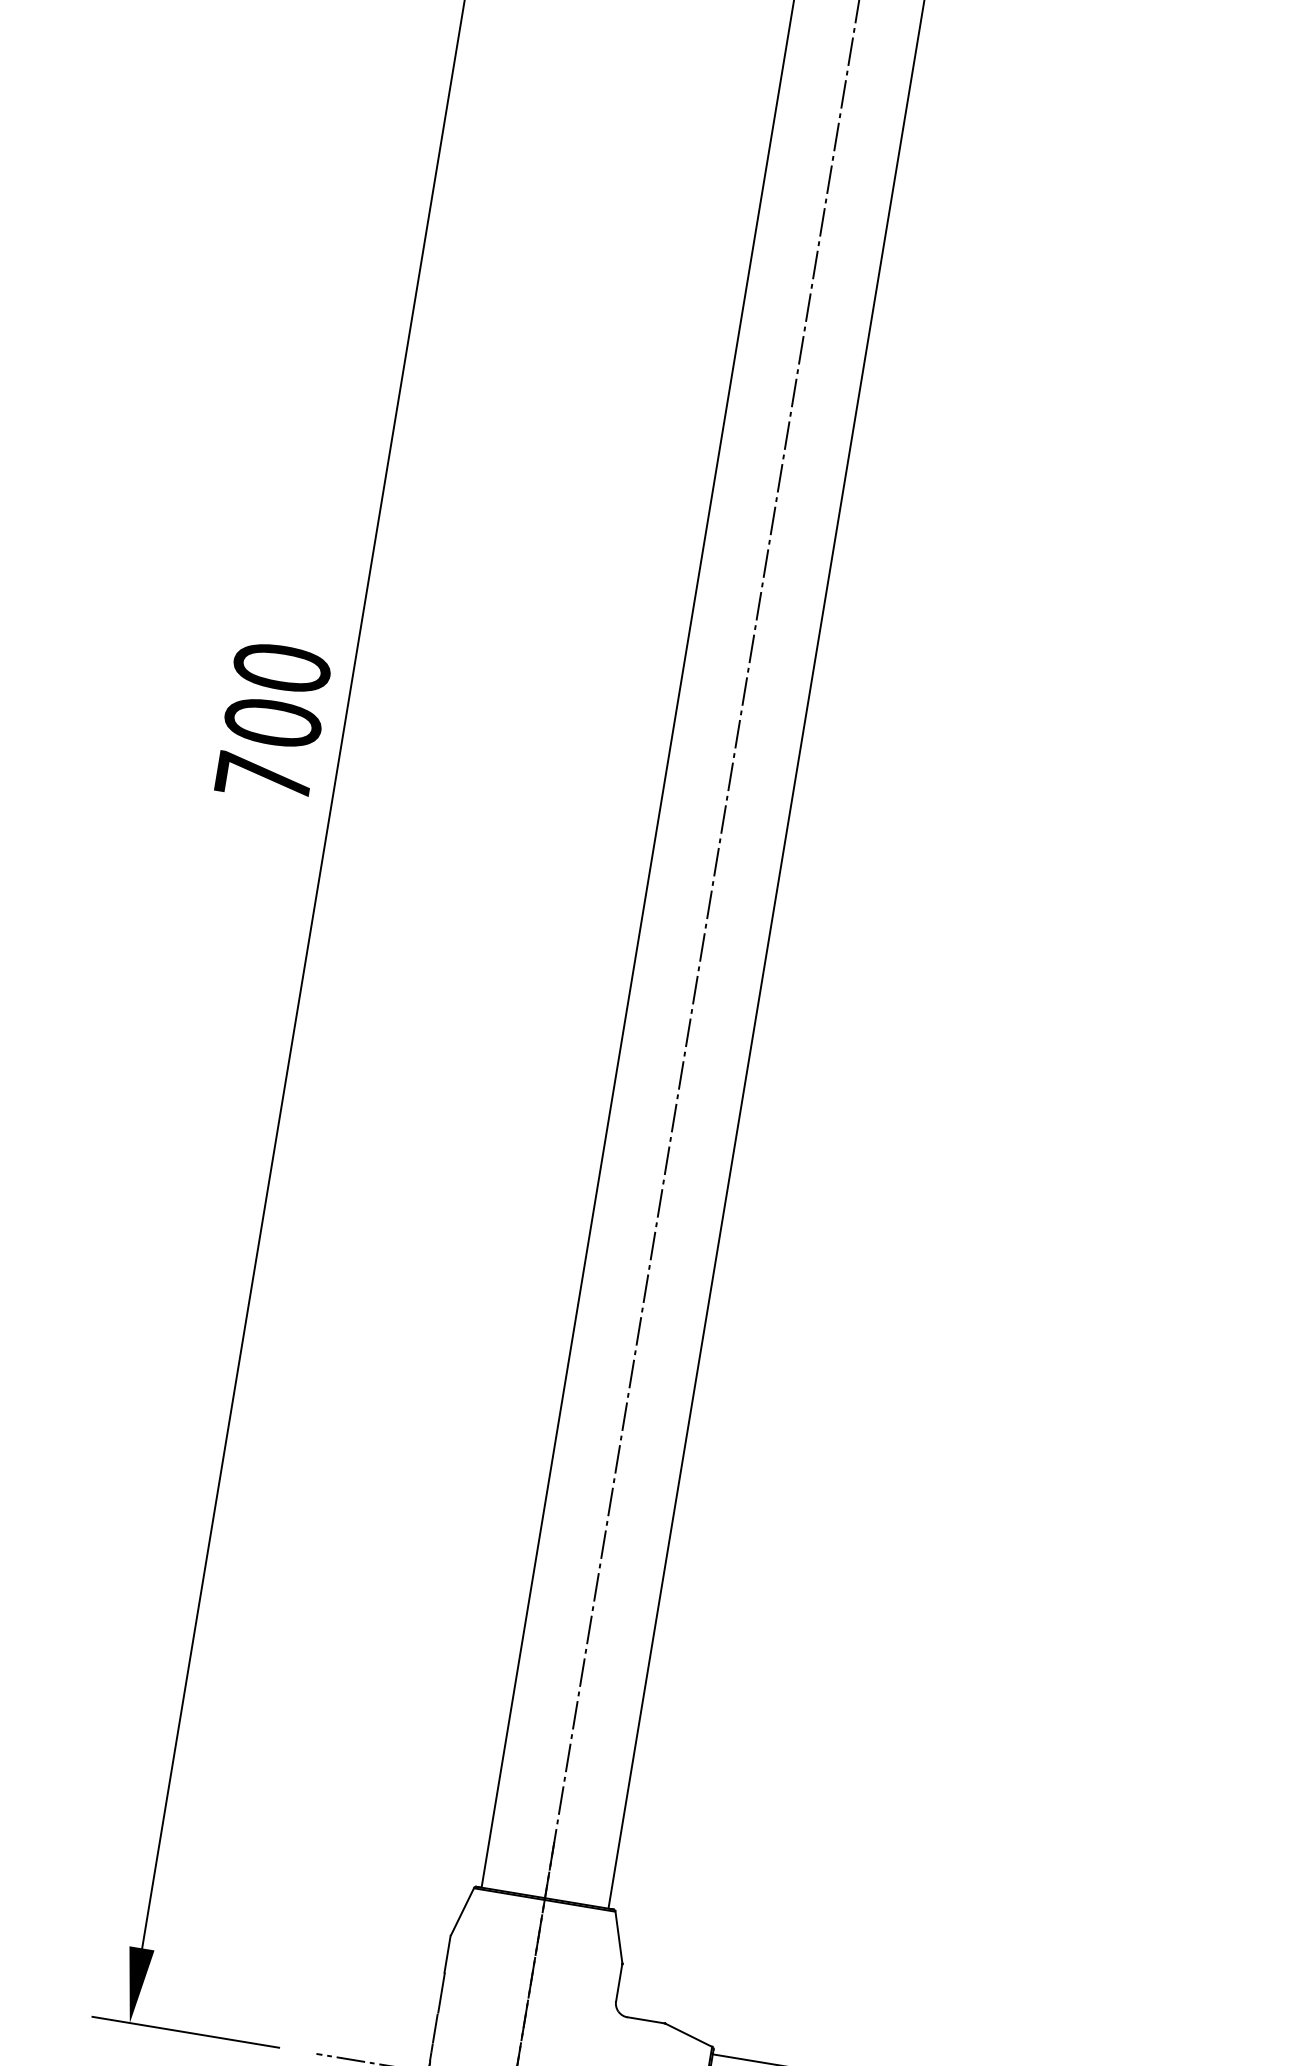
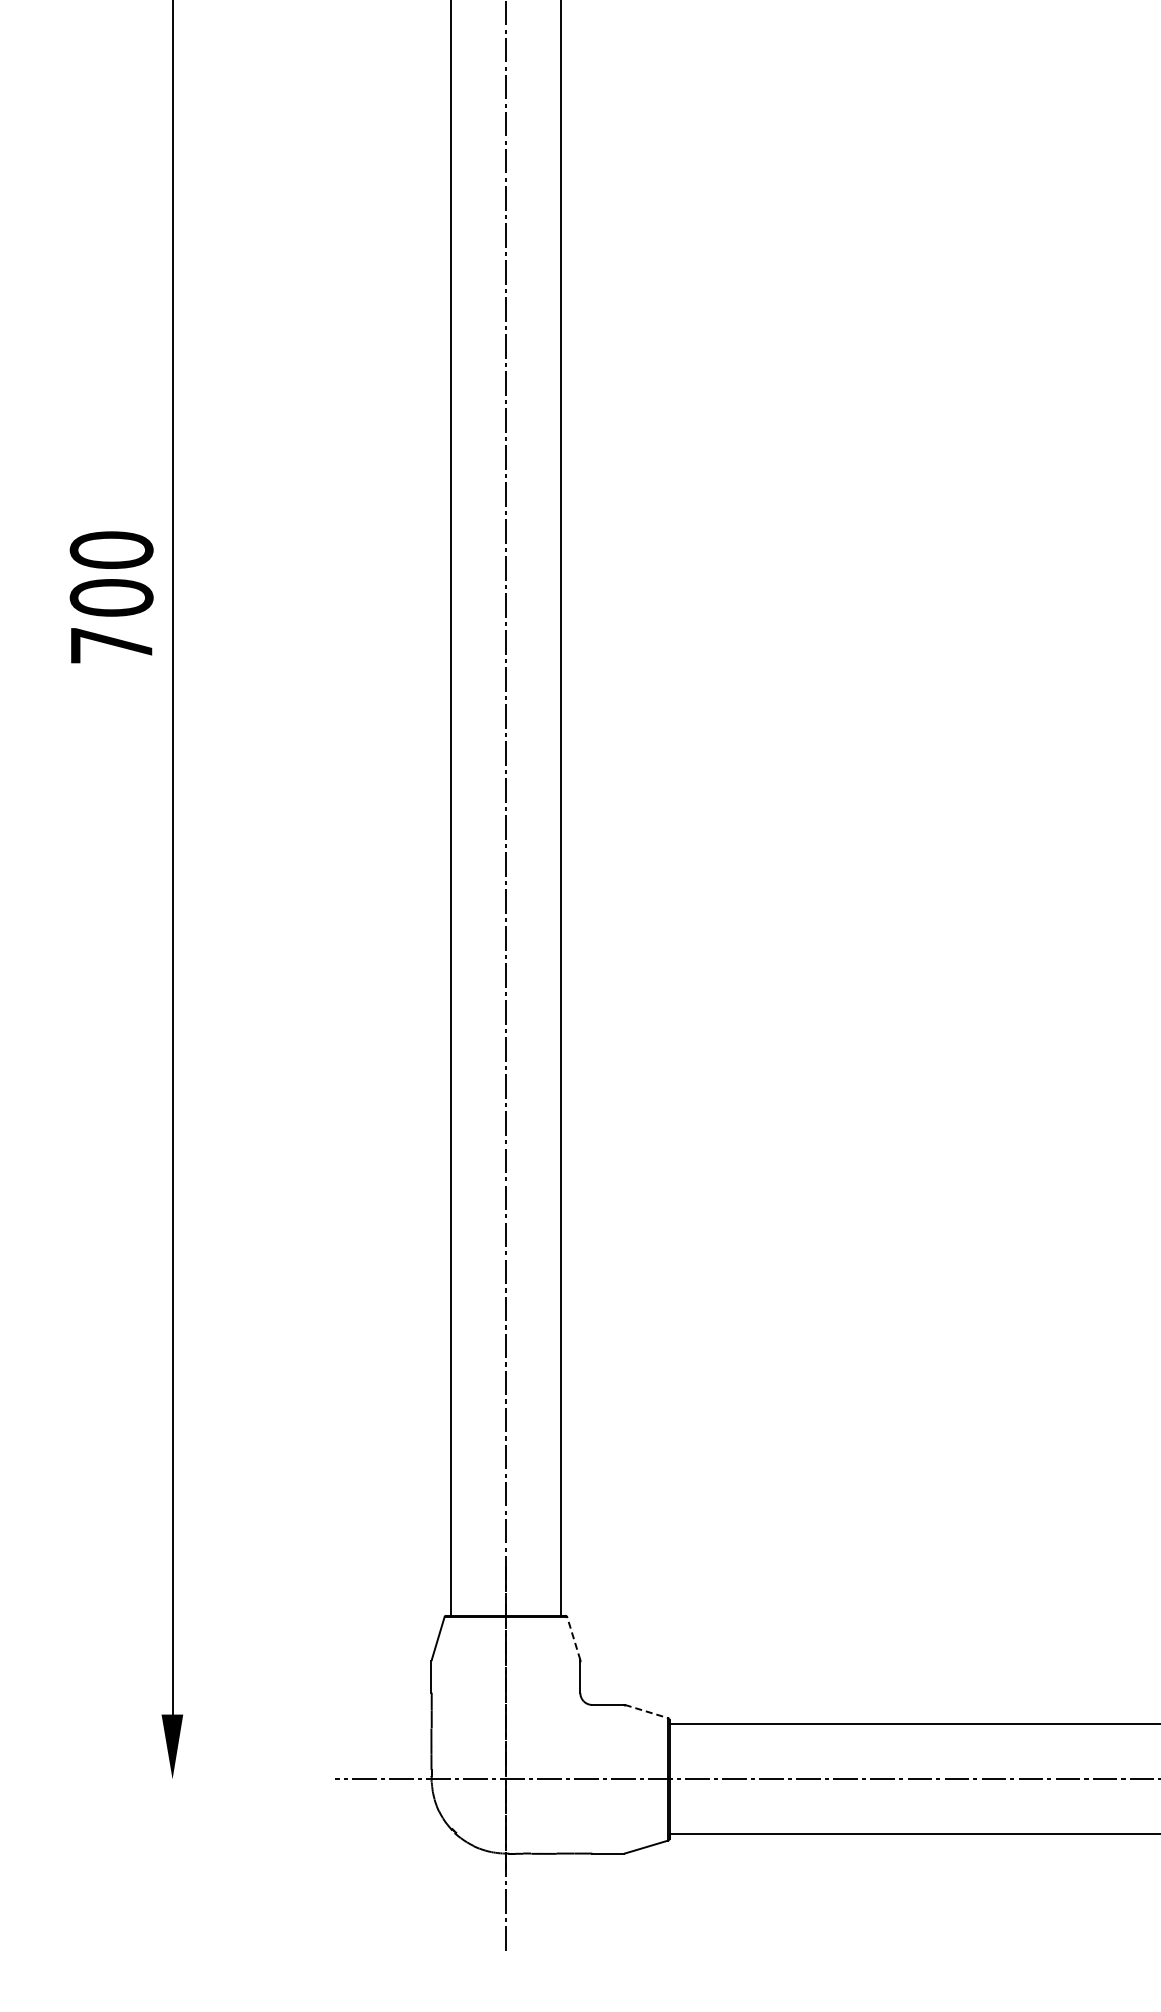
text: (272, 722) -> (111, 597), moved
line: (618, 1937) -> (573, 1638), solid -> dashed
line: (186, 2032) -> (221, 1779), removed
line: (688, 2035) -> (646, 1711), solid -> dashed

